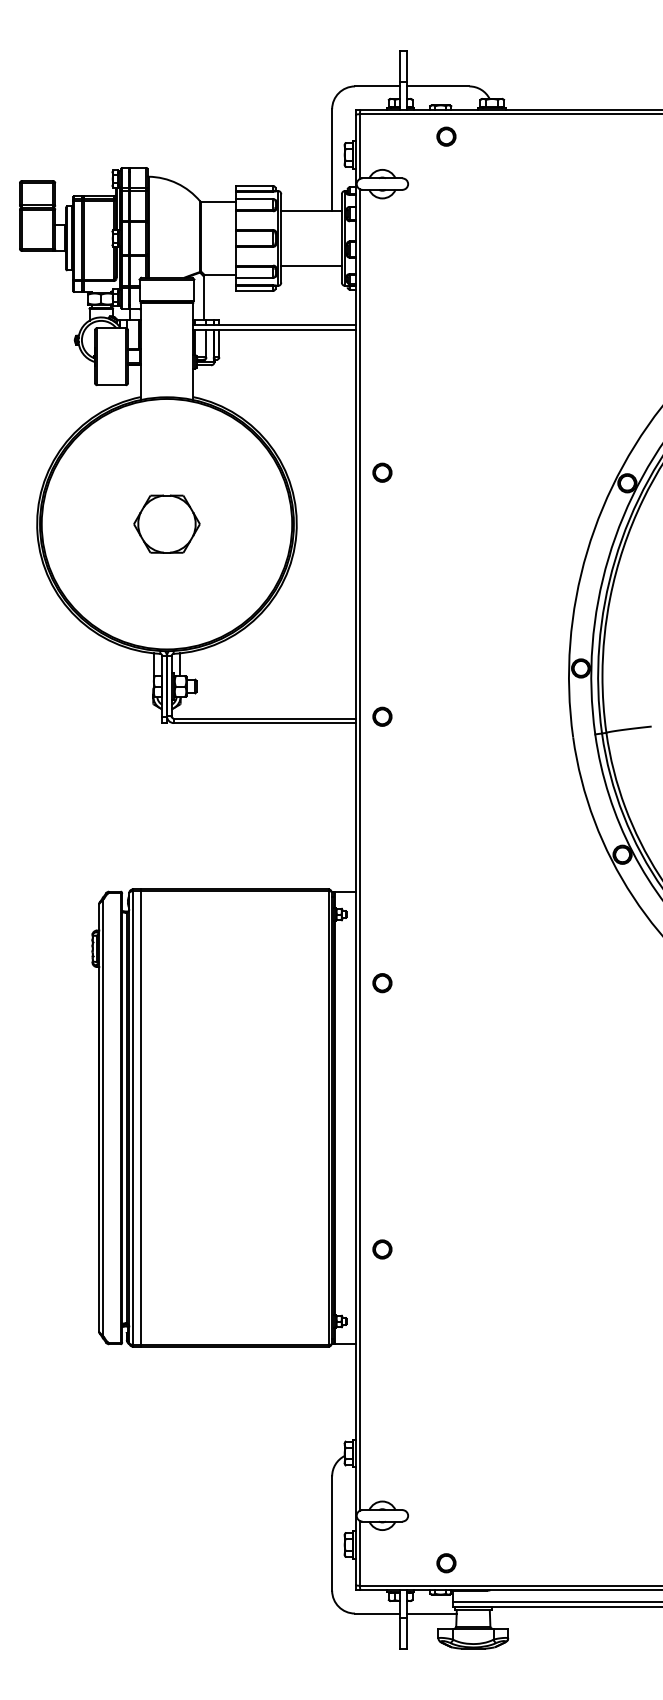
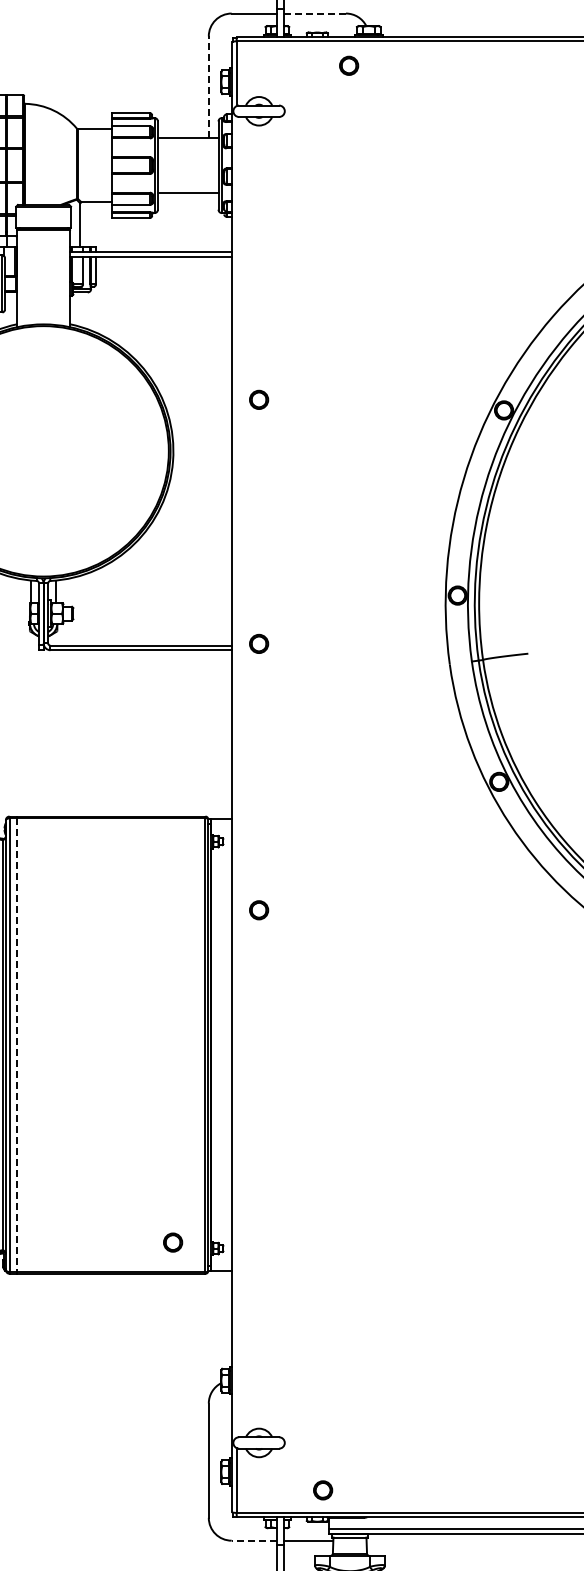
line: (438, 86) -> (315, 13), solid -> dashed
part: (446, 136) -> (349, 65), moved
line: (332, 160) -> (209, 87), solid -> dashed
part: (166, 523) -> (43, 450), removed
line: (359, 849) -> (236, 776), removed
line: (140, 1118) -> (17, 1045), solid -> dashed
circle: (382, 1249) -> (173, 1242), moved
line: (377, 1613) -> (254, 1540), solid -> dashed

